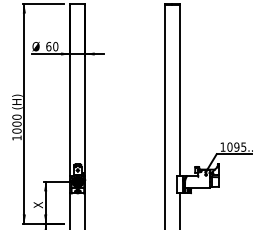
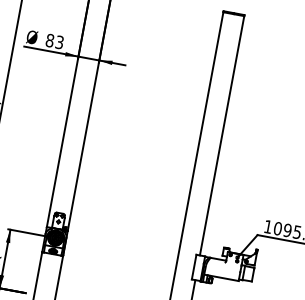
text: (52, 46) -> (55, 41), 60 -> 83

